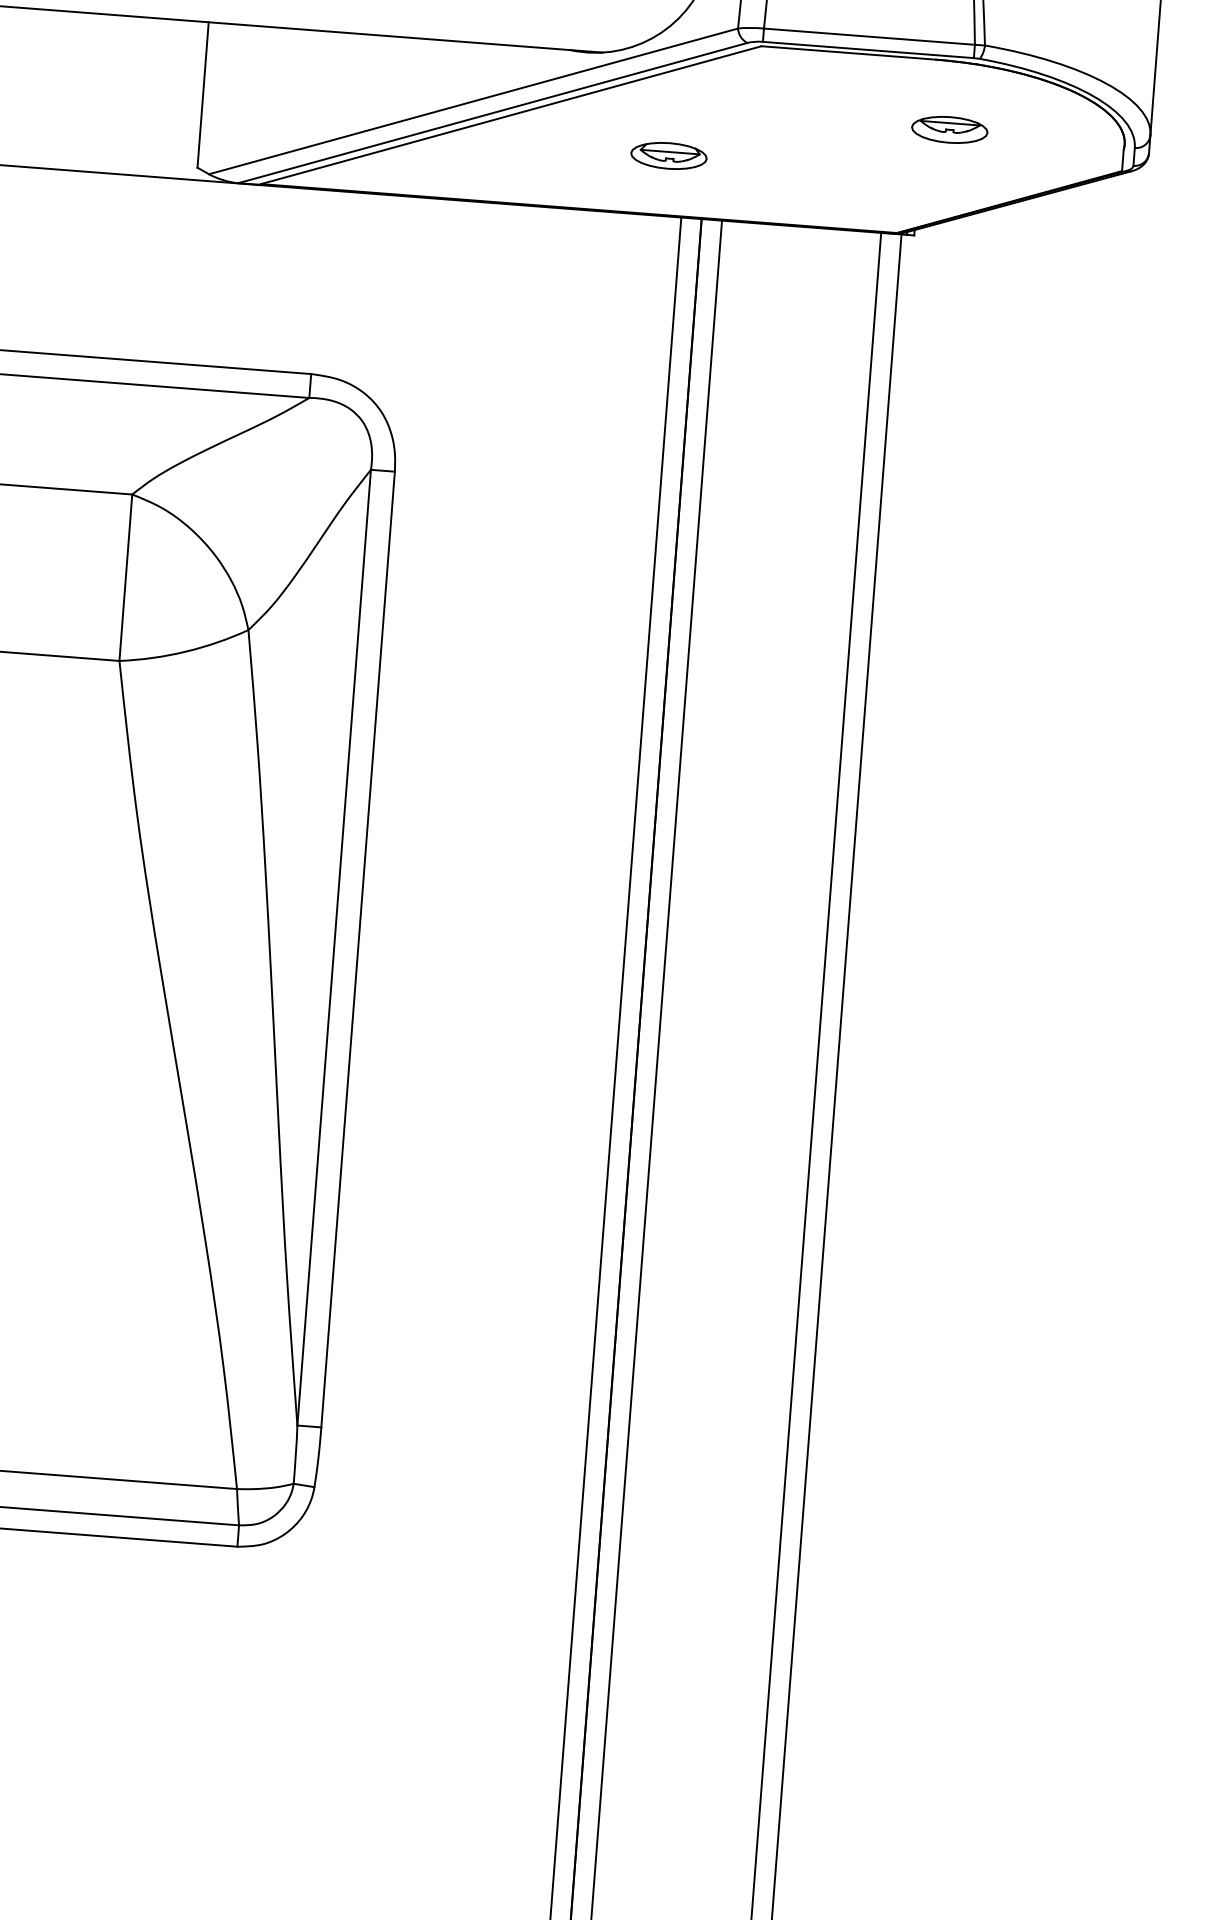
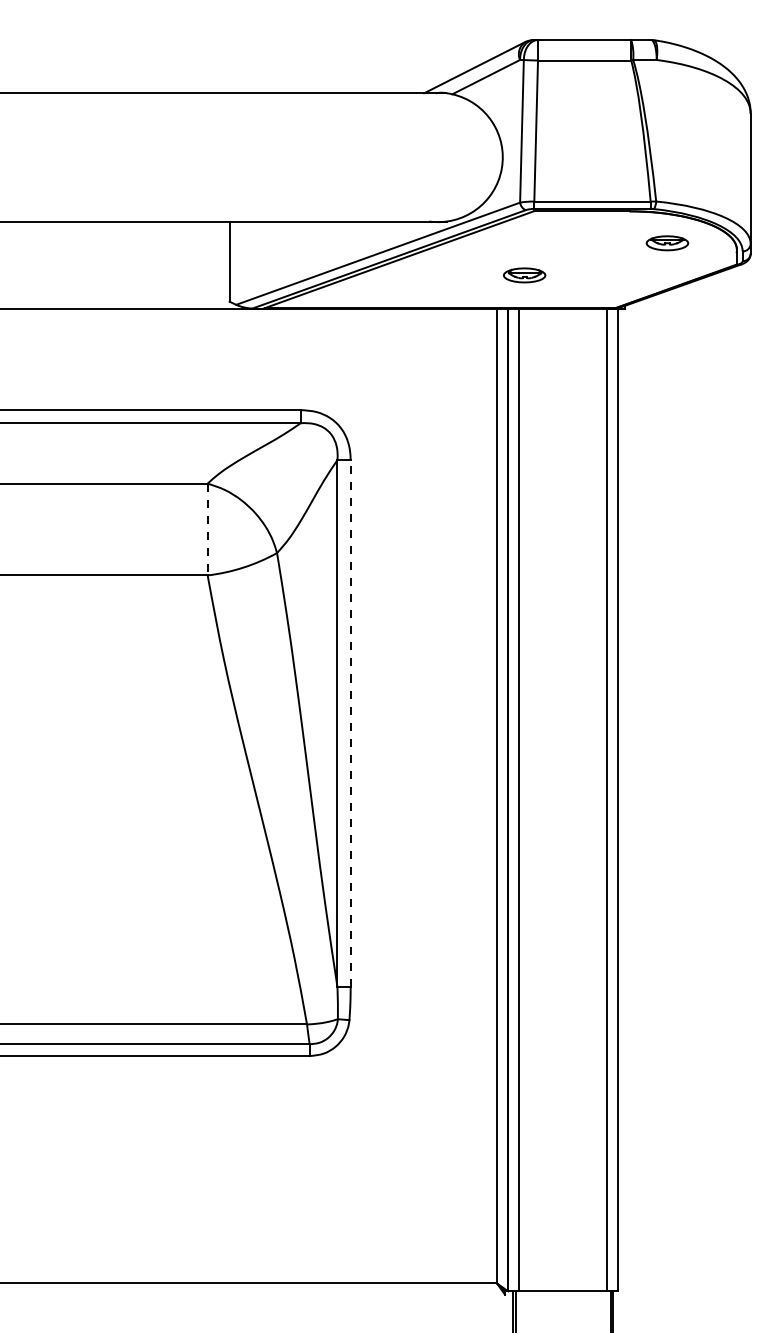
part: (949, 130) -> (667, 243), moved
part: (668, 156) -> (524, 275), moved
line: (125, 577) -> (207, 529), solid -> dashed
line: (357, 949) -> (350, 723), solid -> dashed

